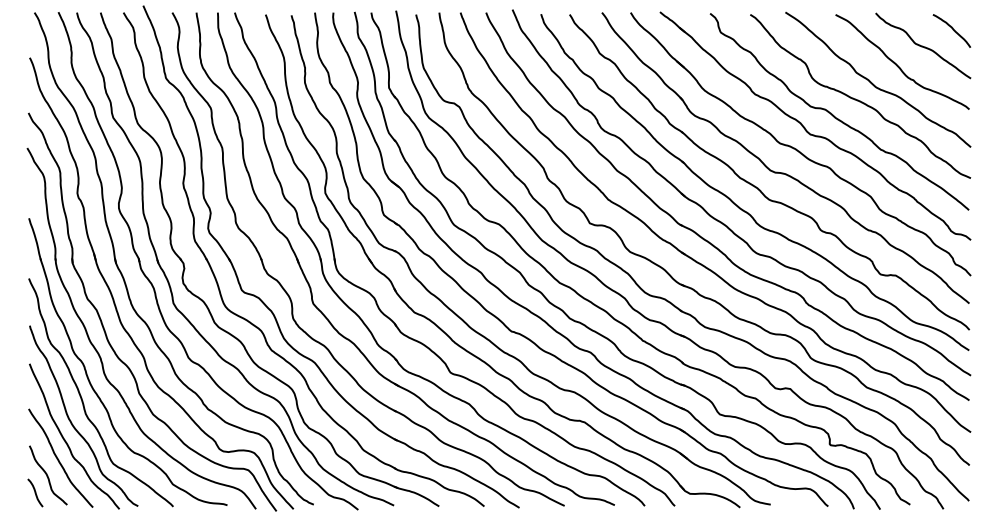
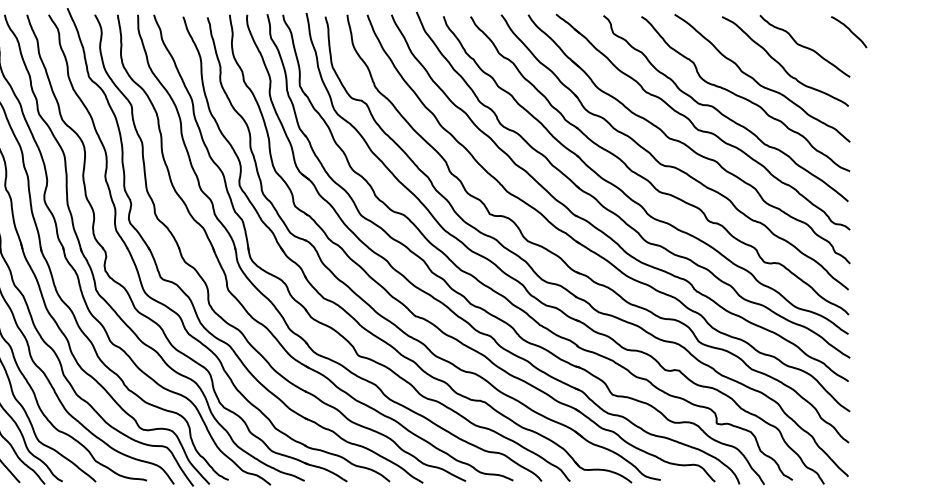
curve: (952, 29) -> (849, 30), moved

